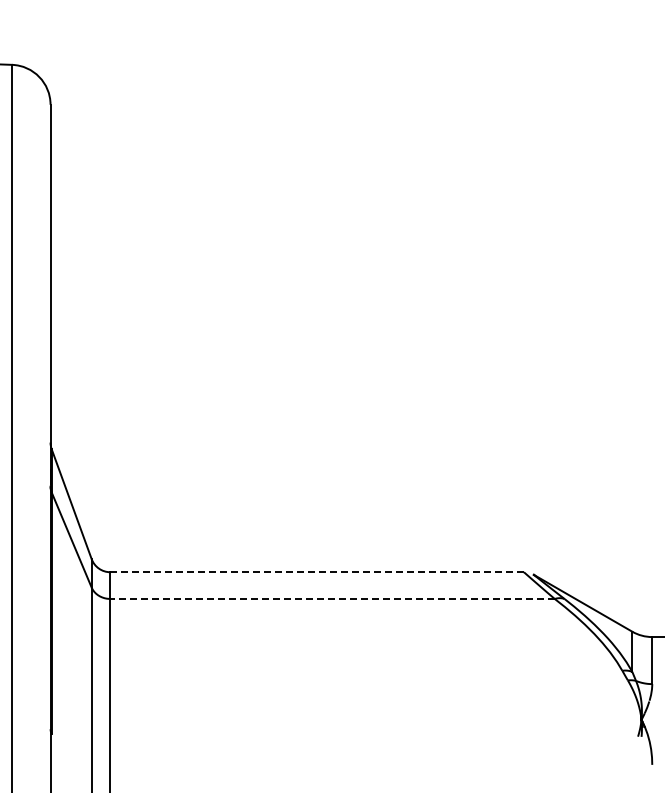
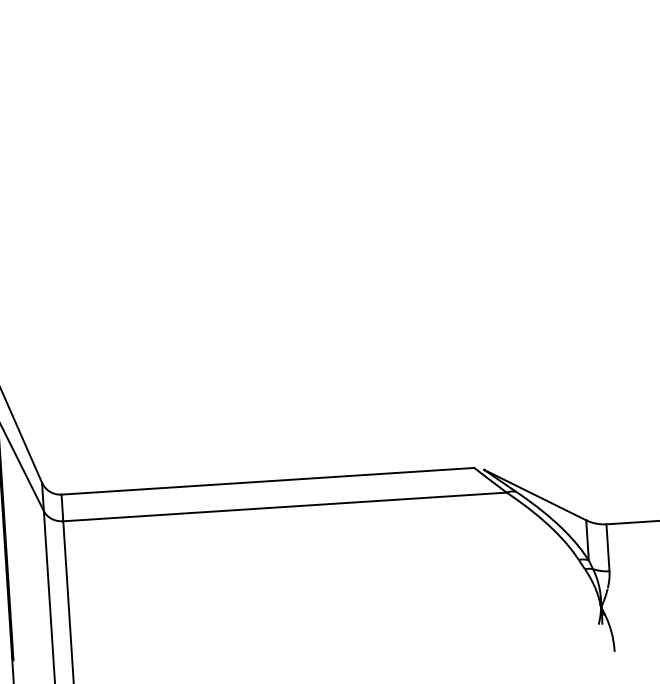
line: (317, 572) -> (268, 481), dashed -> solid
line: (332, 598) -> (284, 506), dashed -> solid

